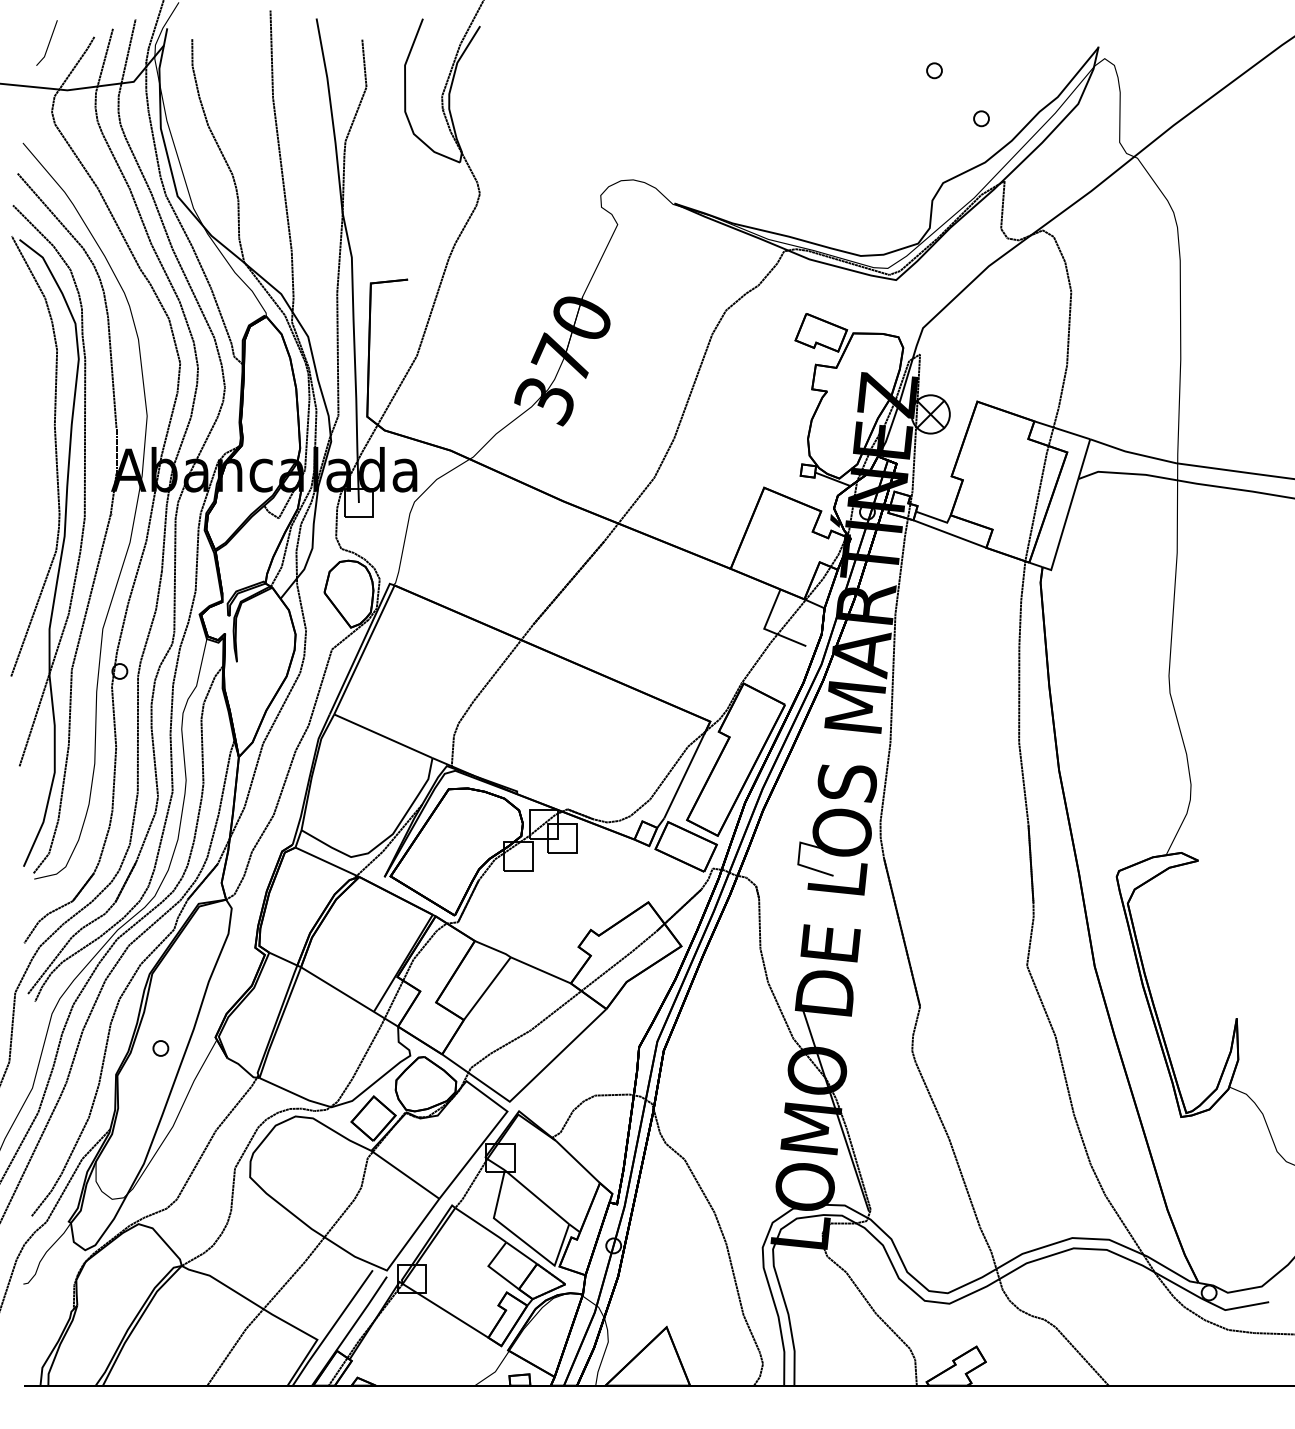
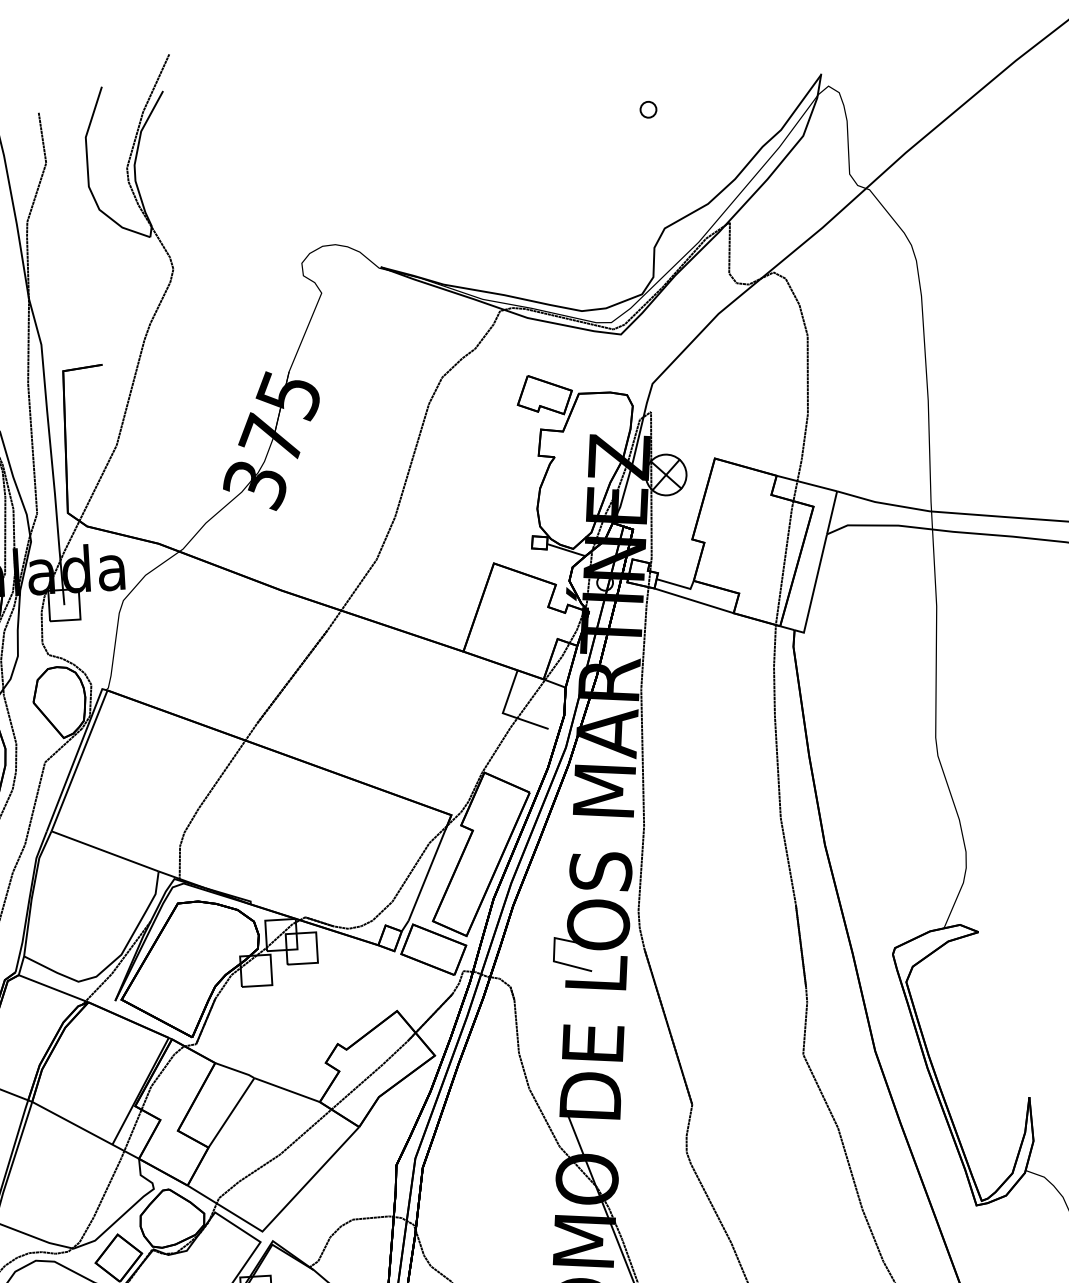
part: (981, 118) -> (701, 157), removed
text: (579, 319) -> (287, 396), 370 -> 375

